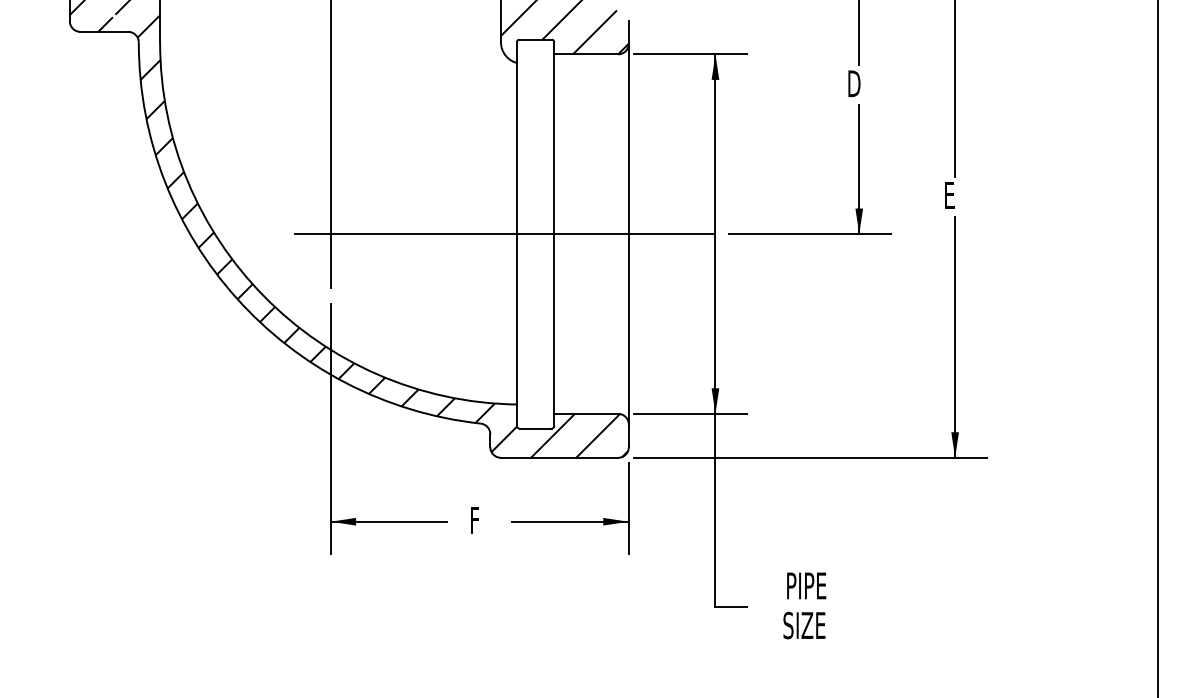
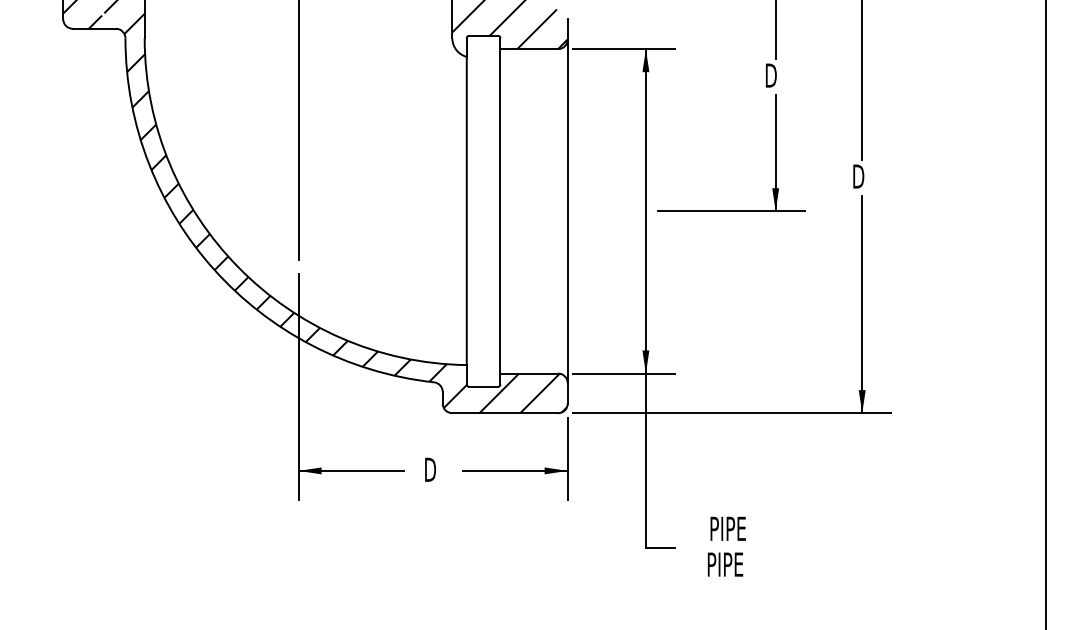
text: (951, 195) -> (858, 176), E -> D
line: (503, 234) -> (454, 211), removed
text: (476, 520) -> (430, 469), F -> D
text: (804, 625) -> (726, 564), SIZE -> PIPE

